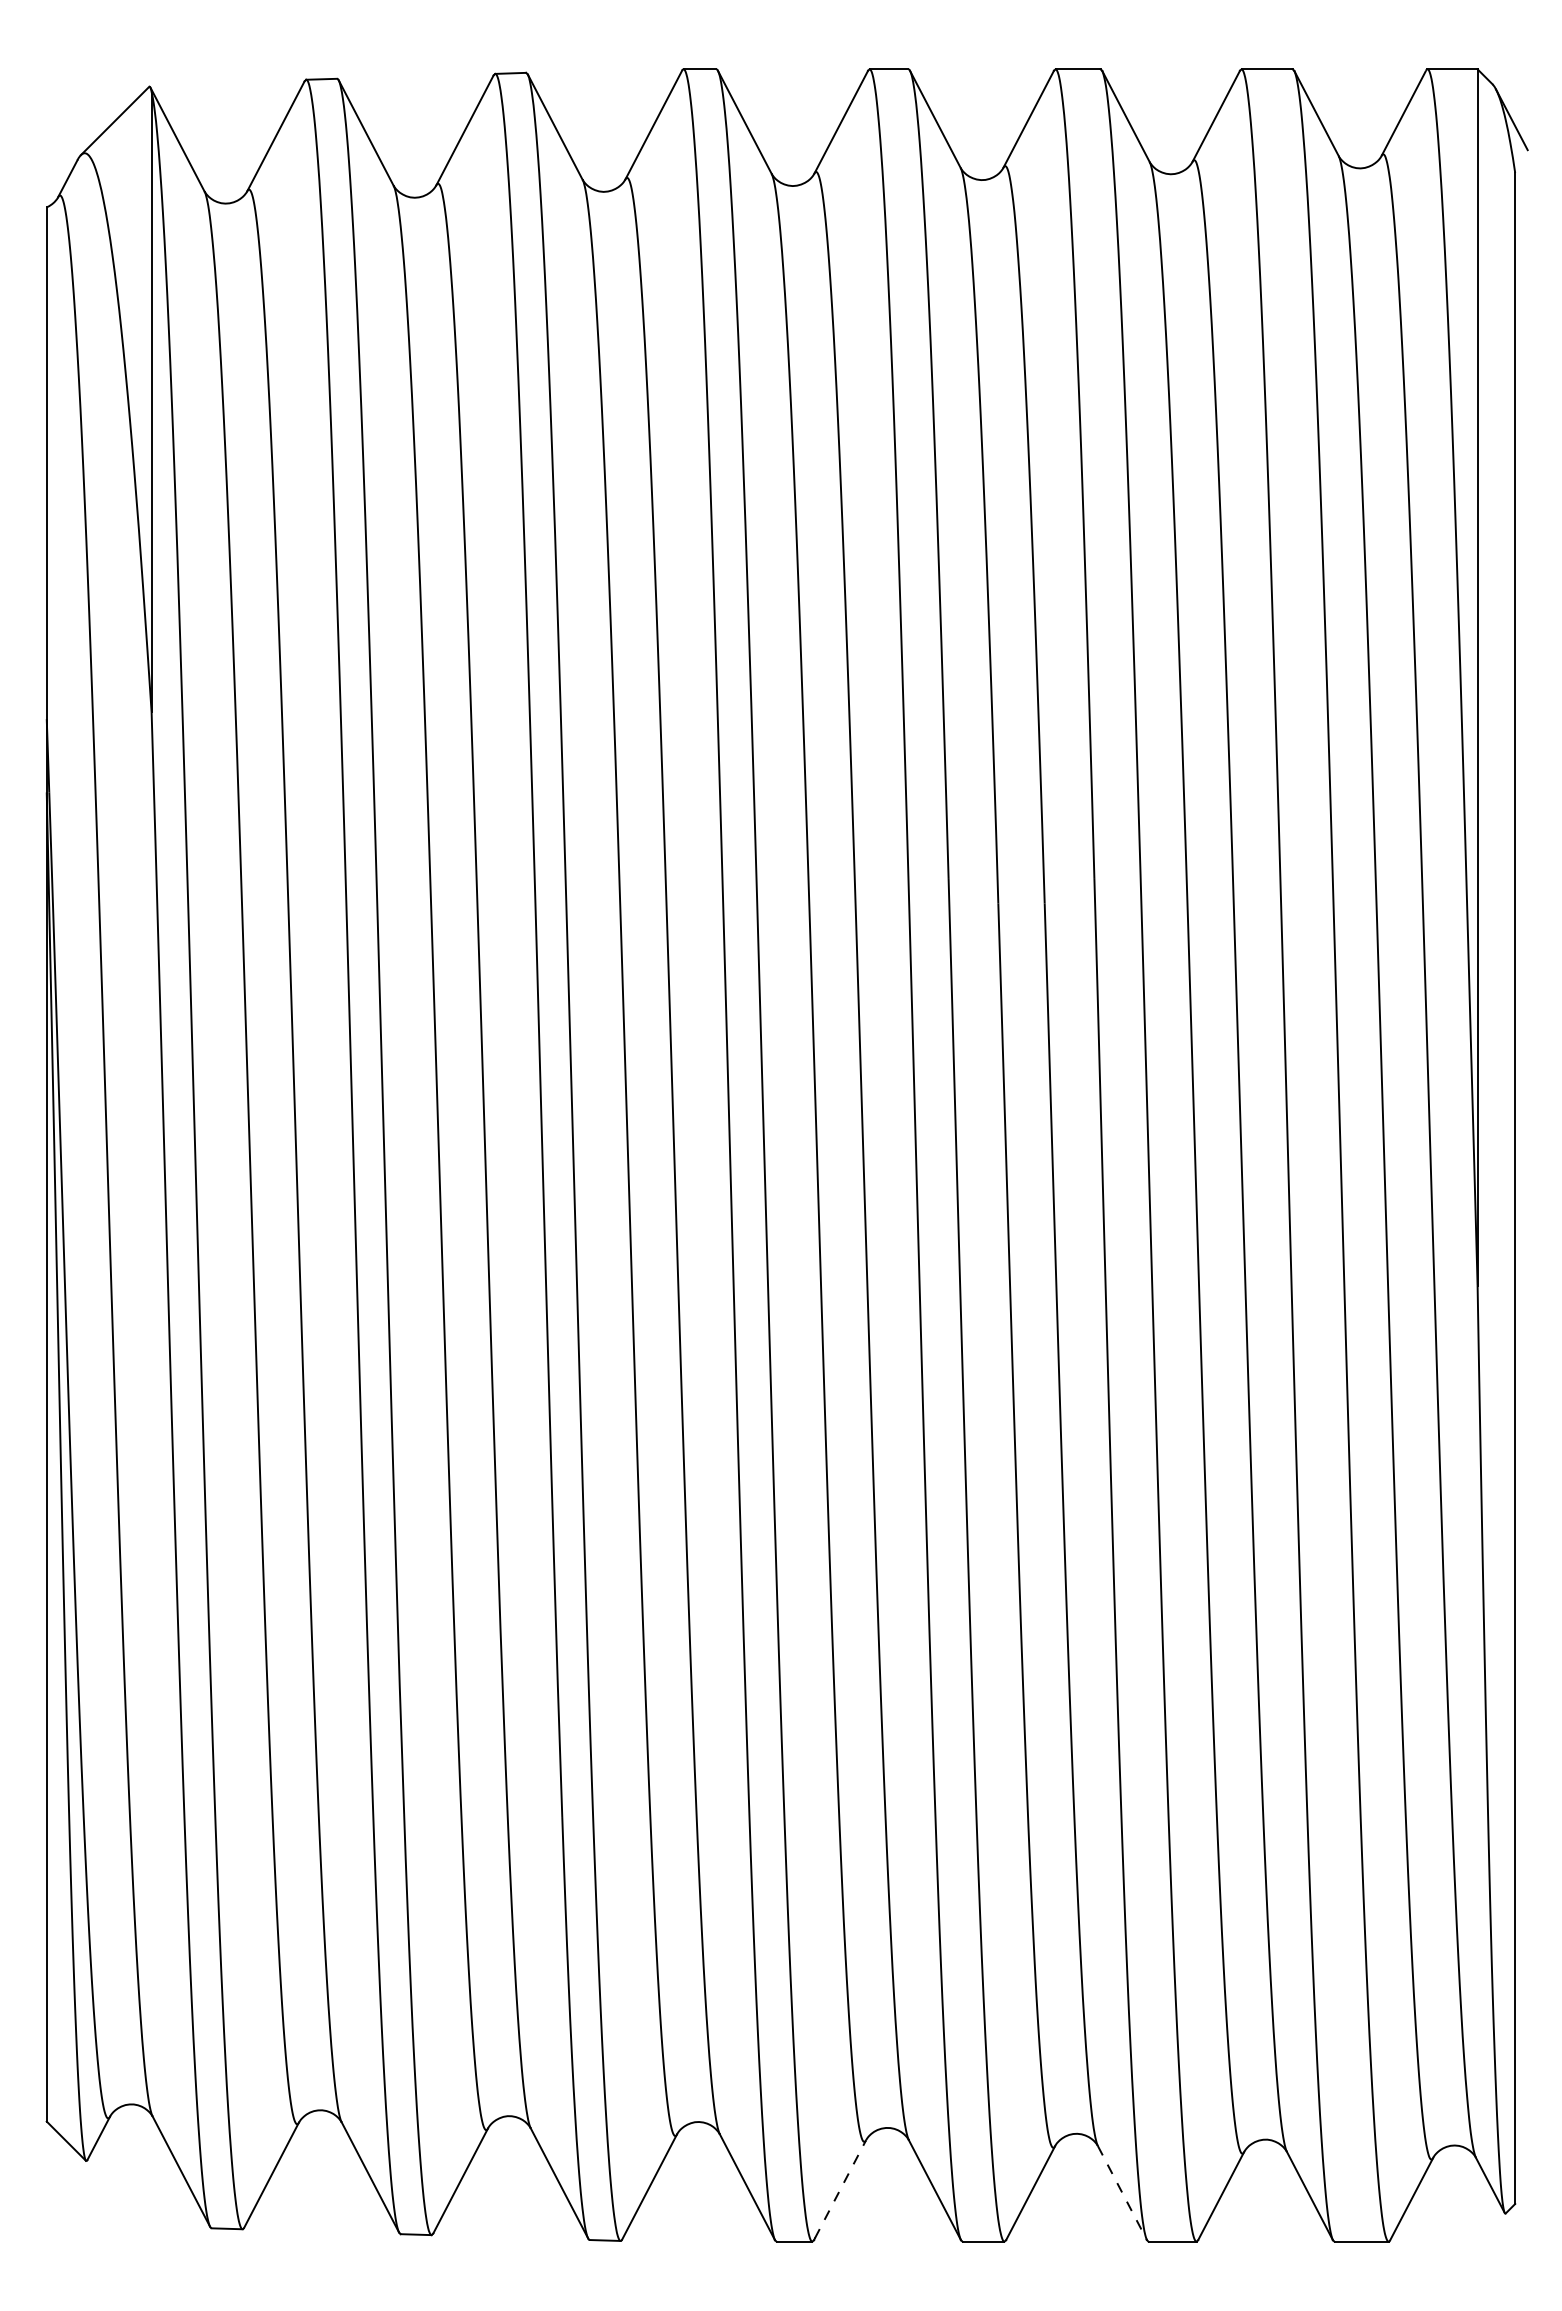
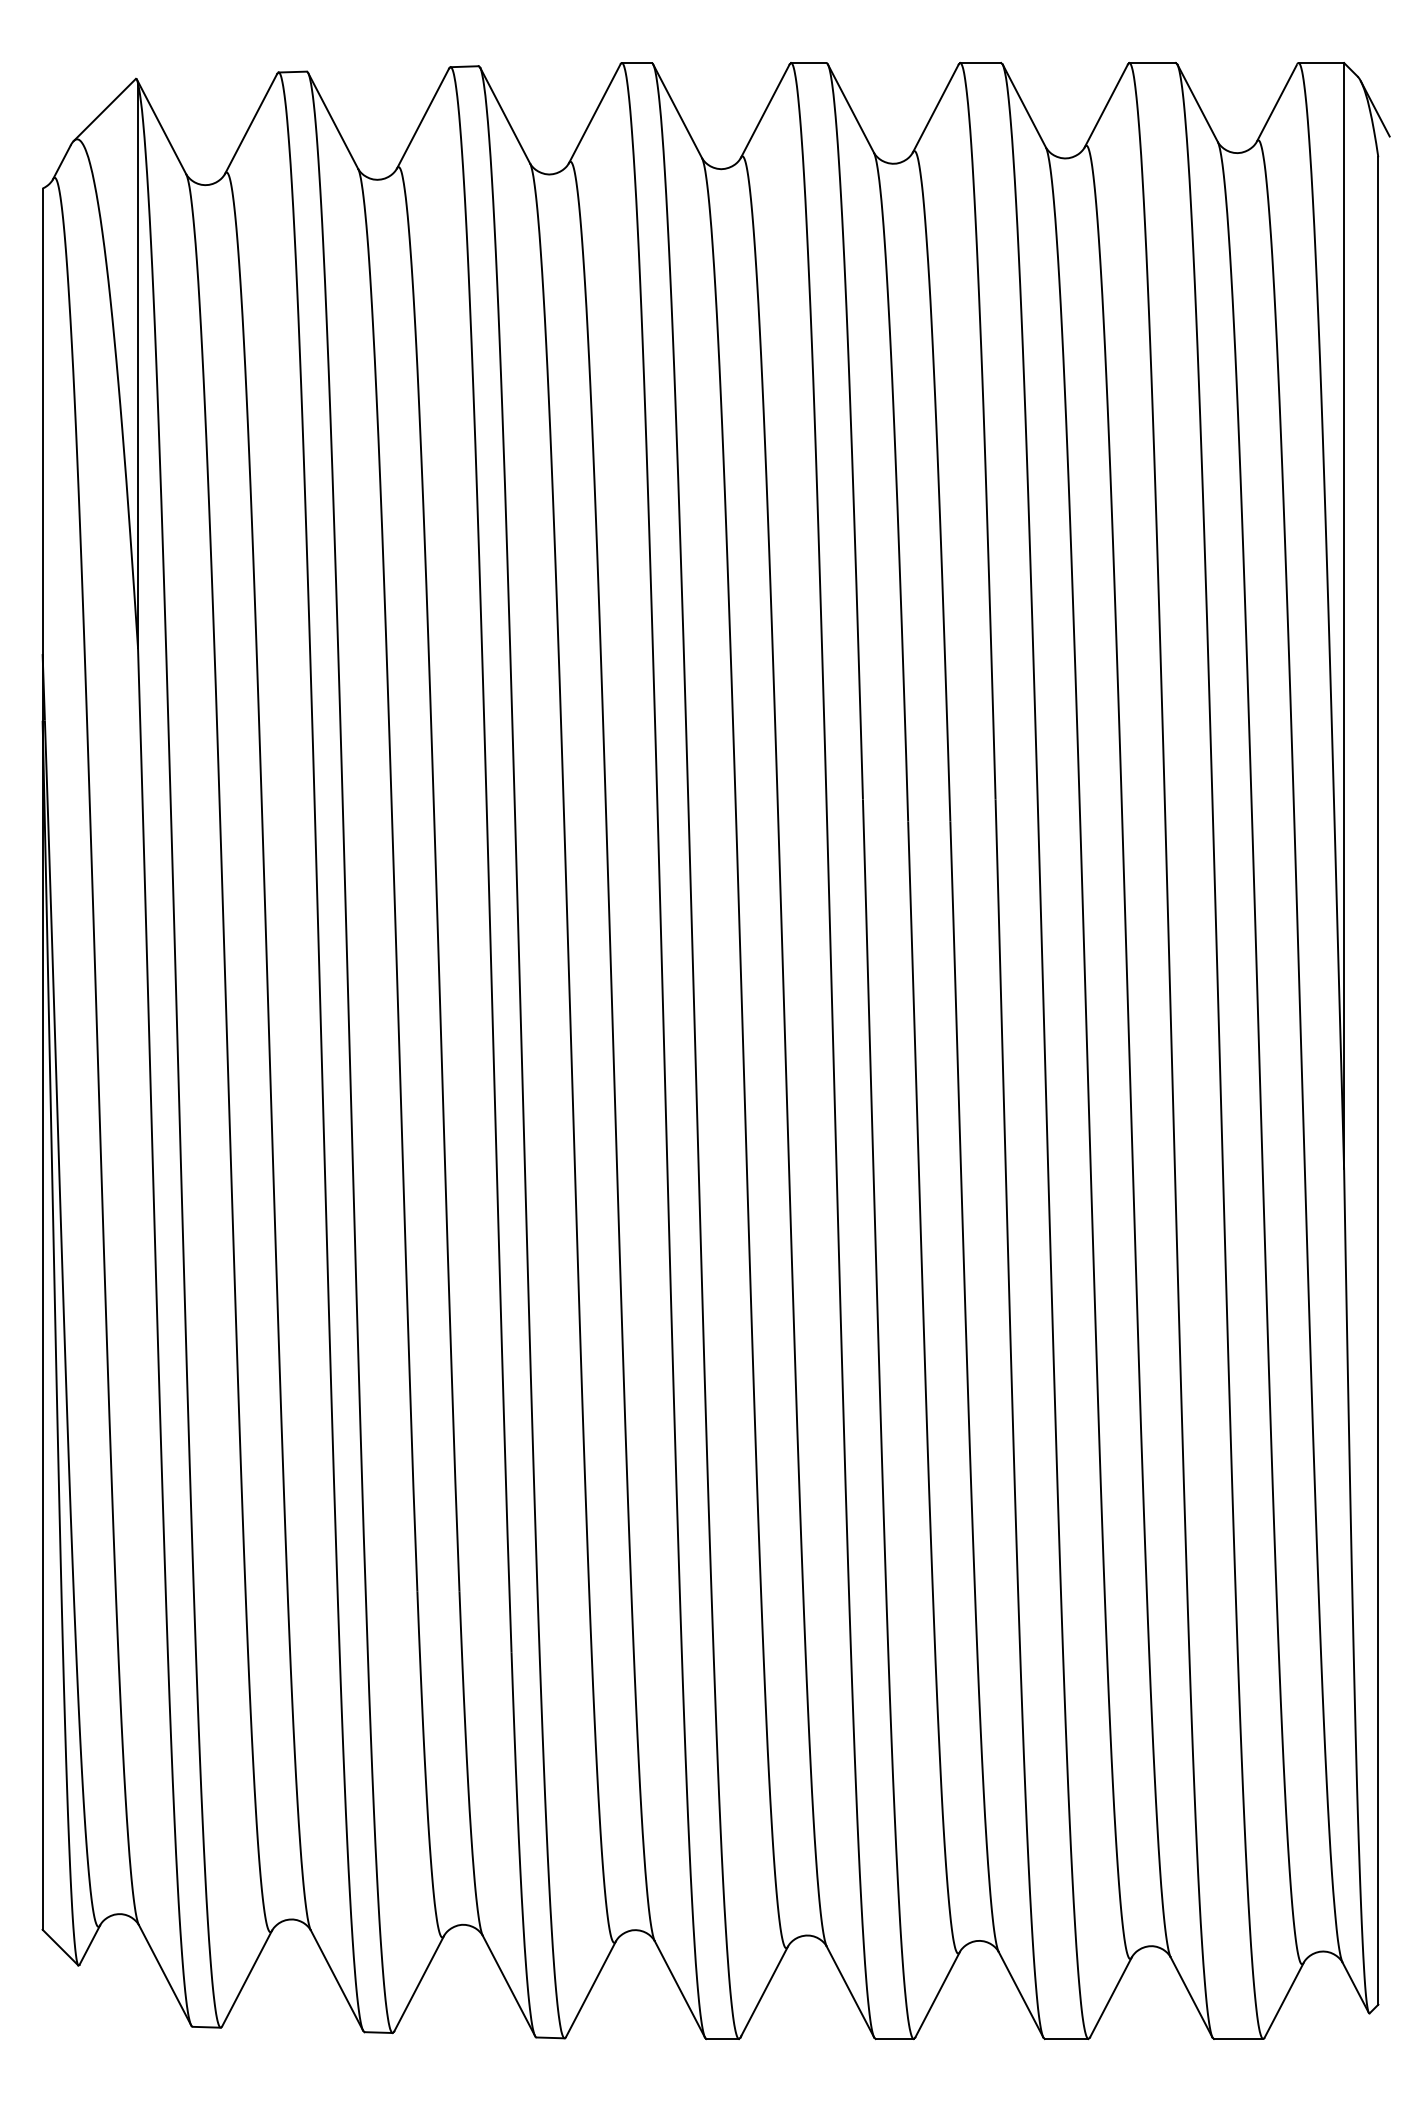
line: (840, 2188) -> (764, 1990), dashed -> solid
line: (1122, 2193) -> (1021, 1995), dashed -> solid

